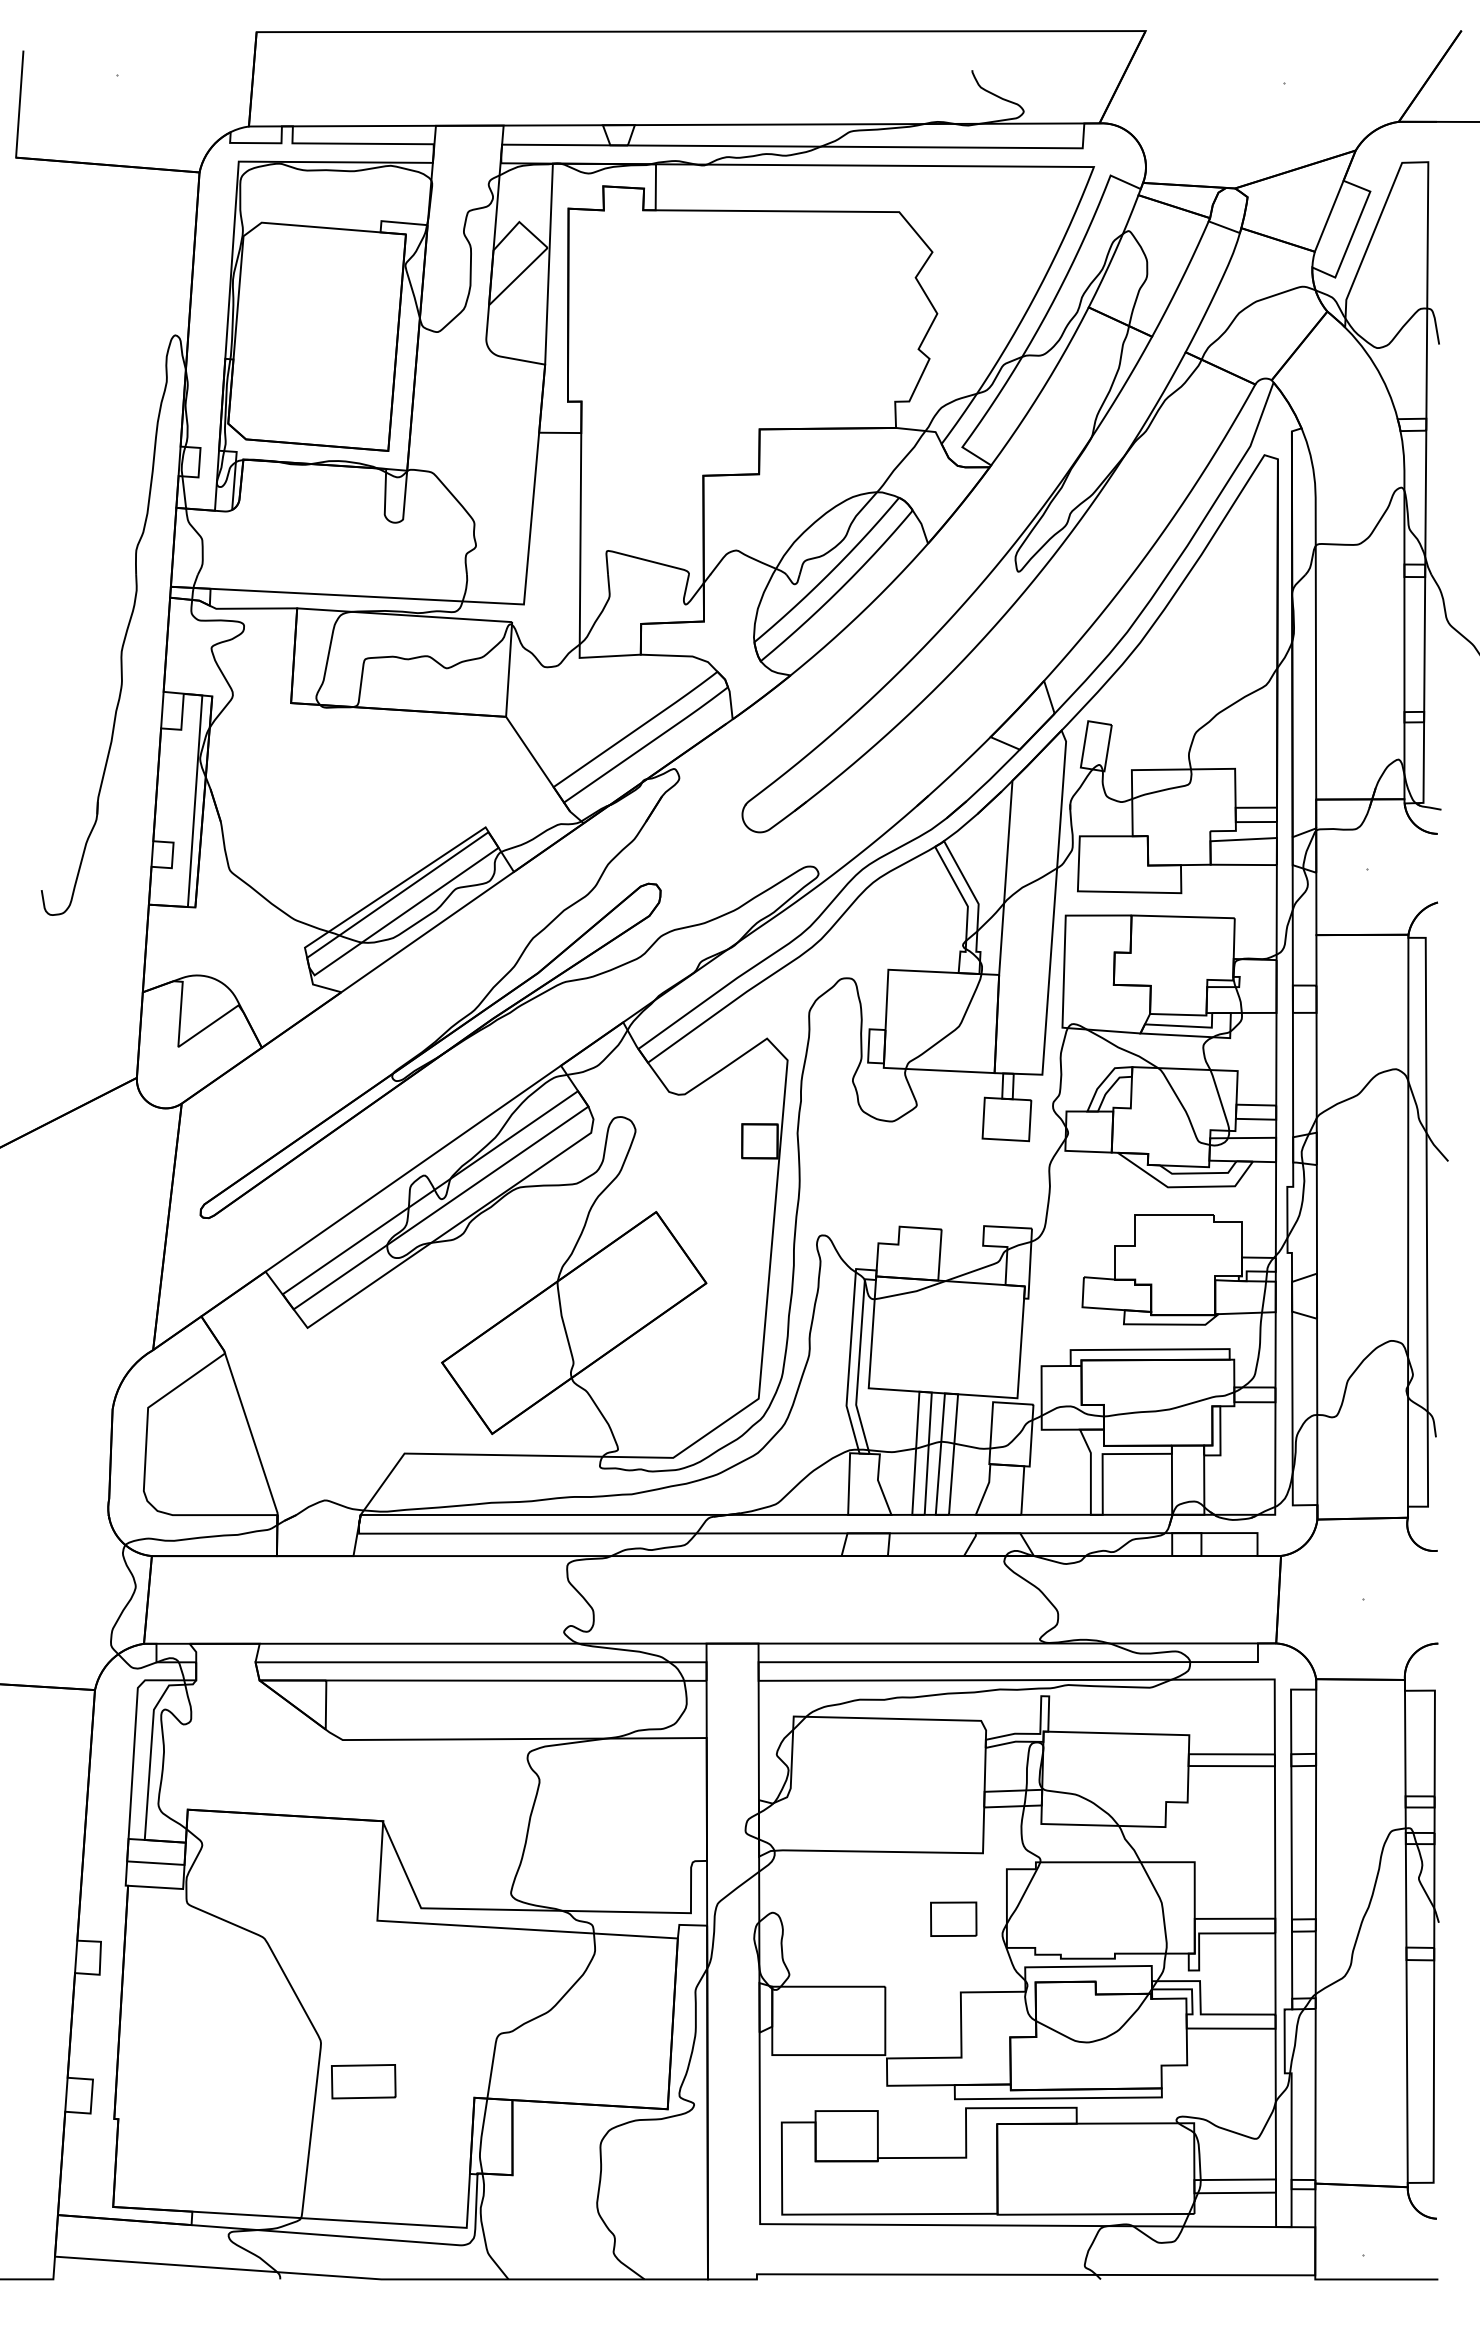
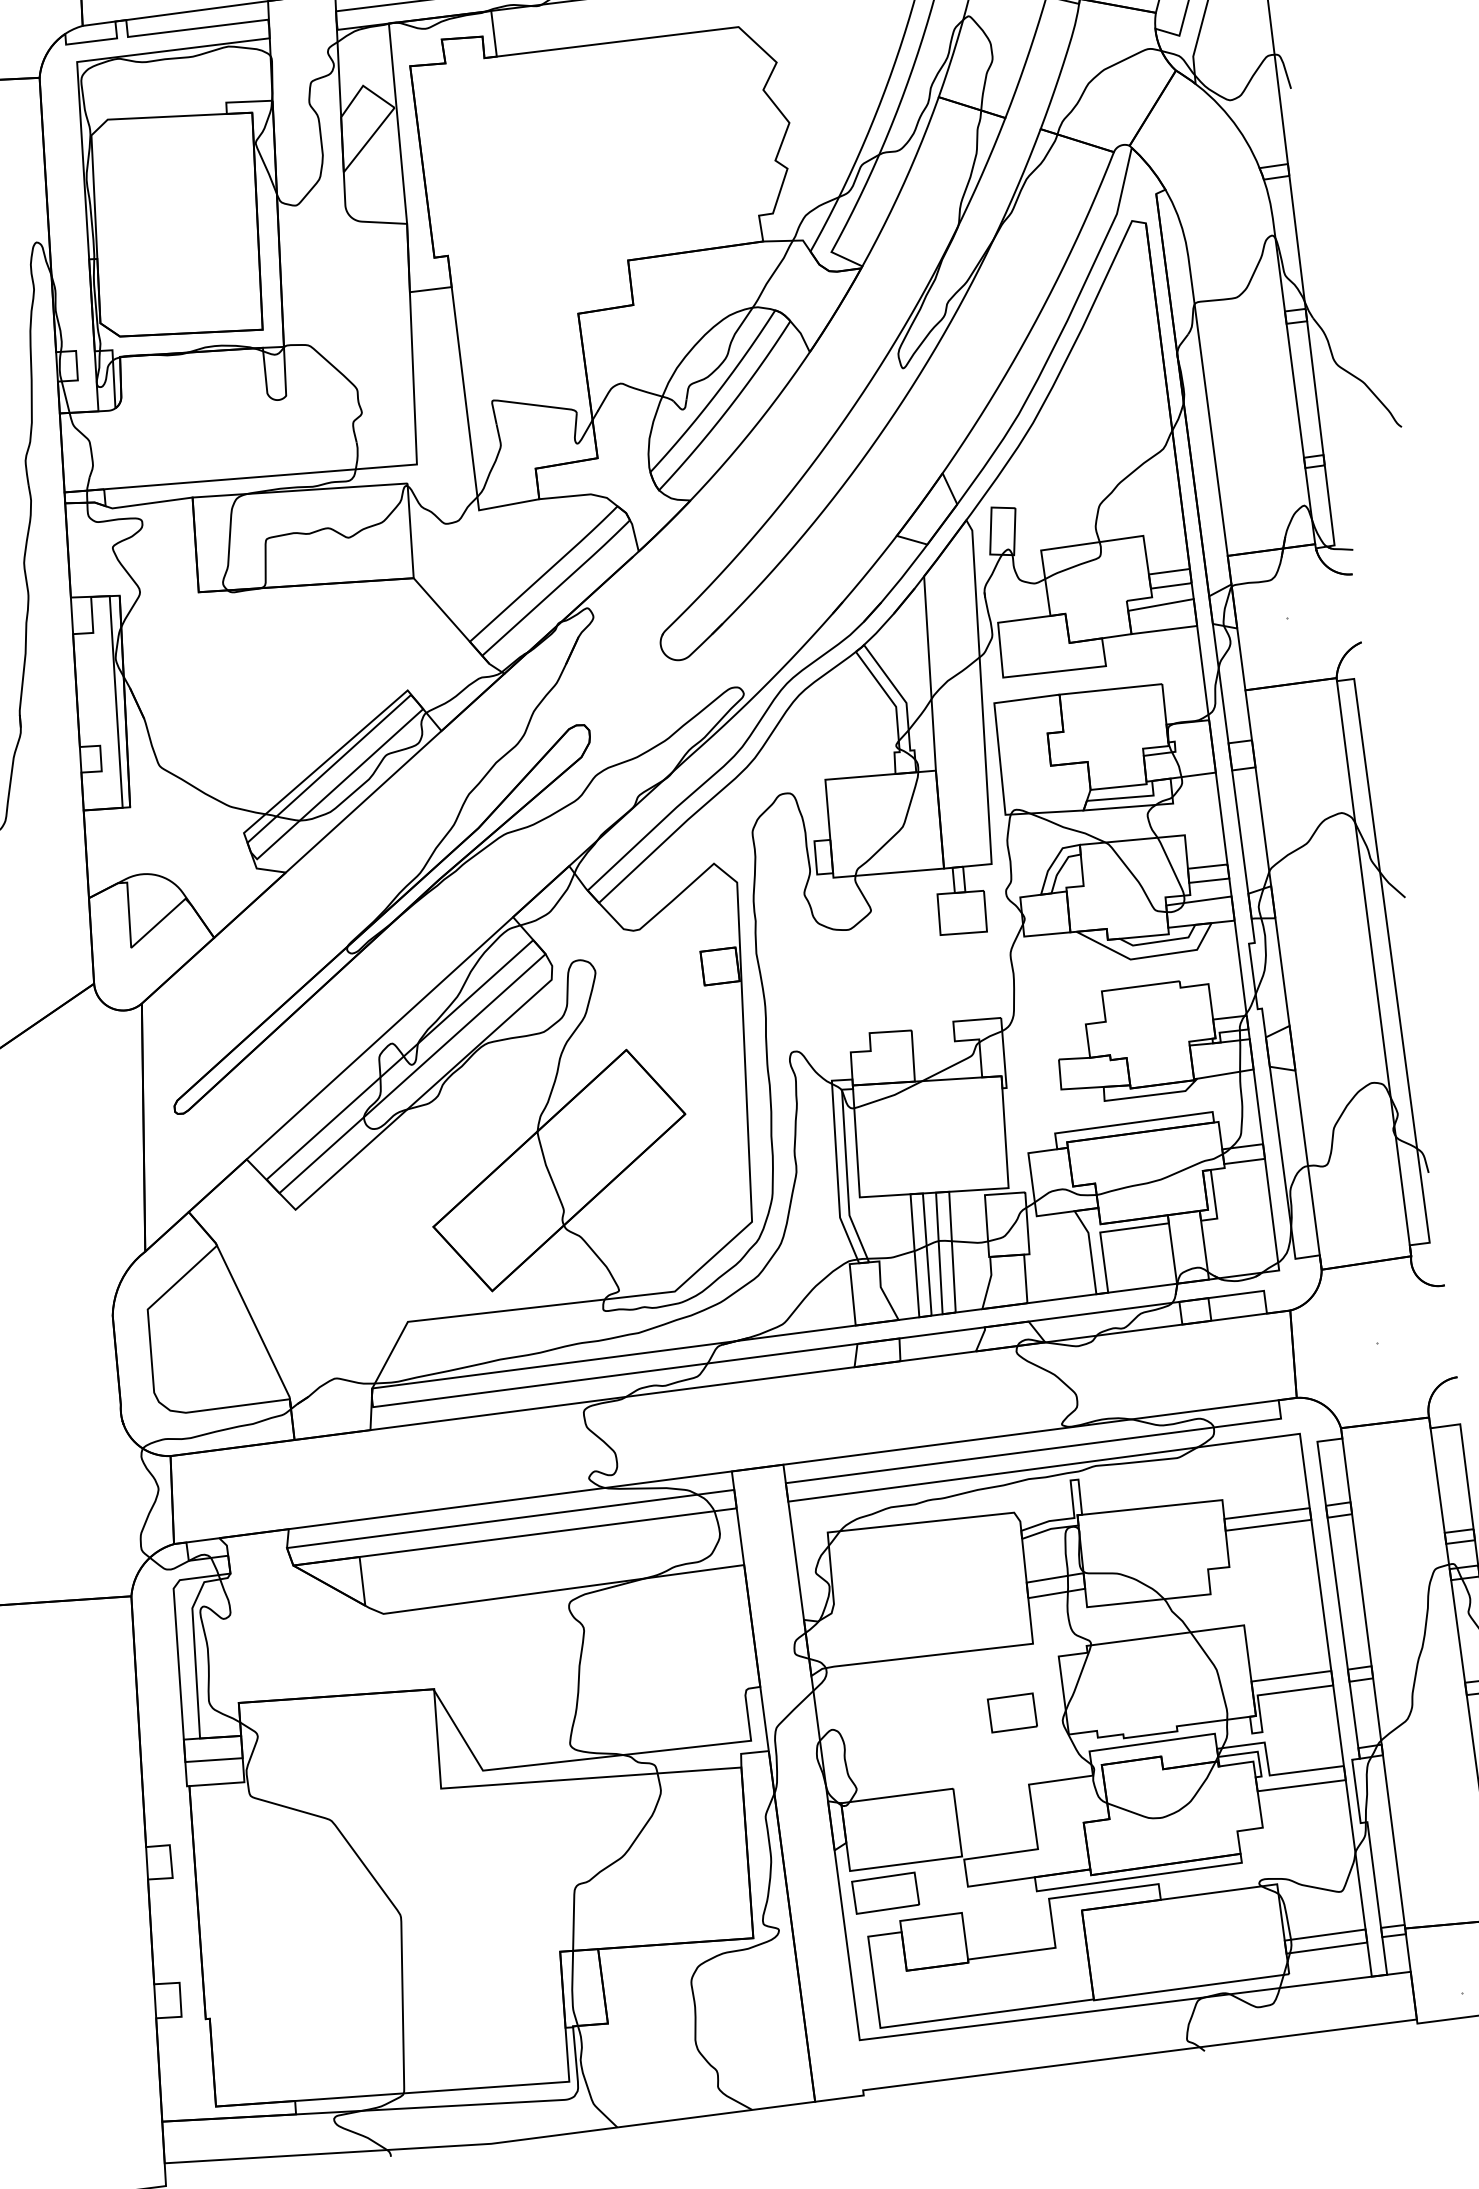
part: (363, 2081) -> (885, 1893), moved

